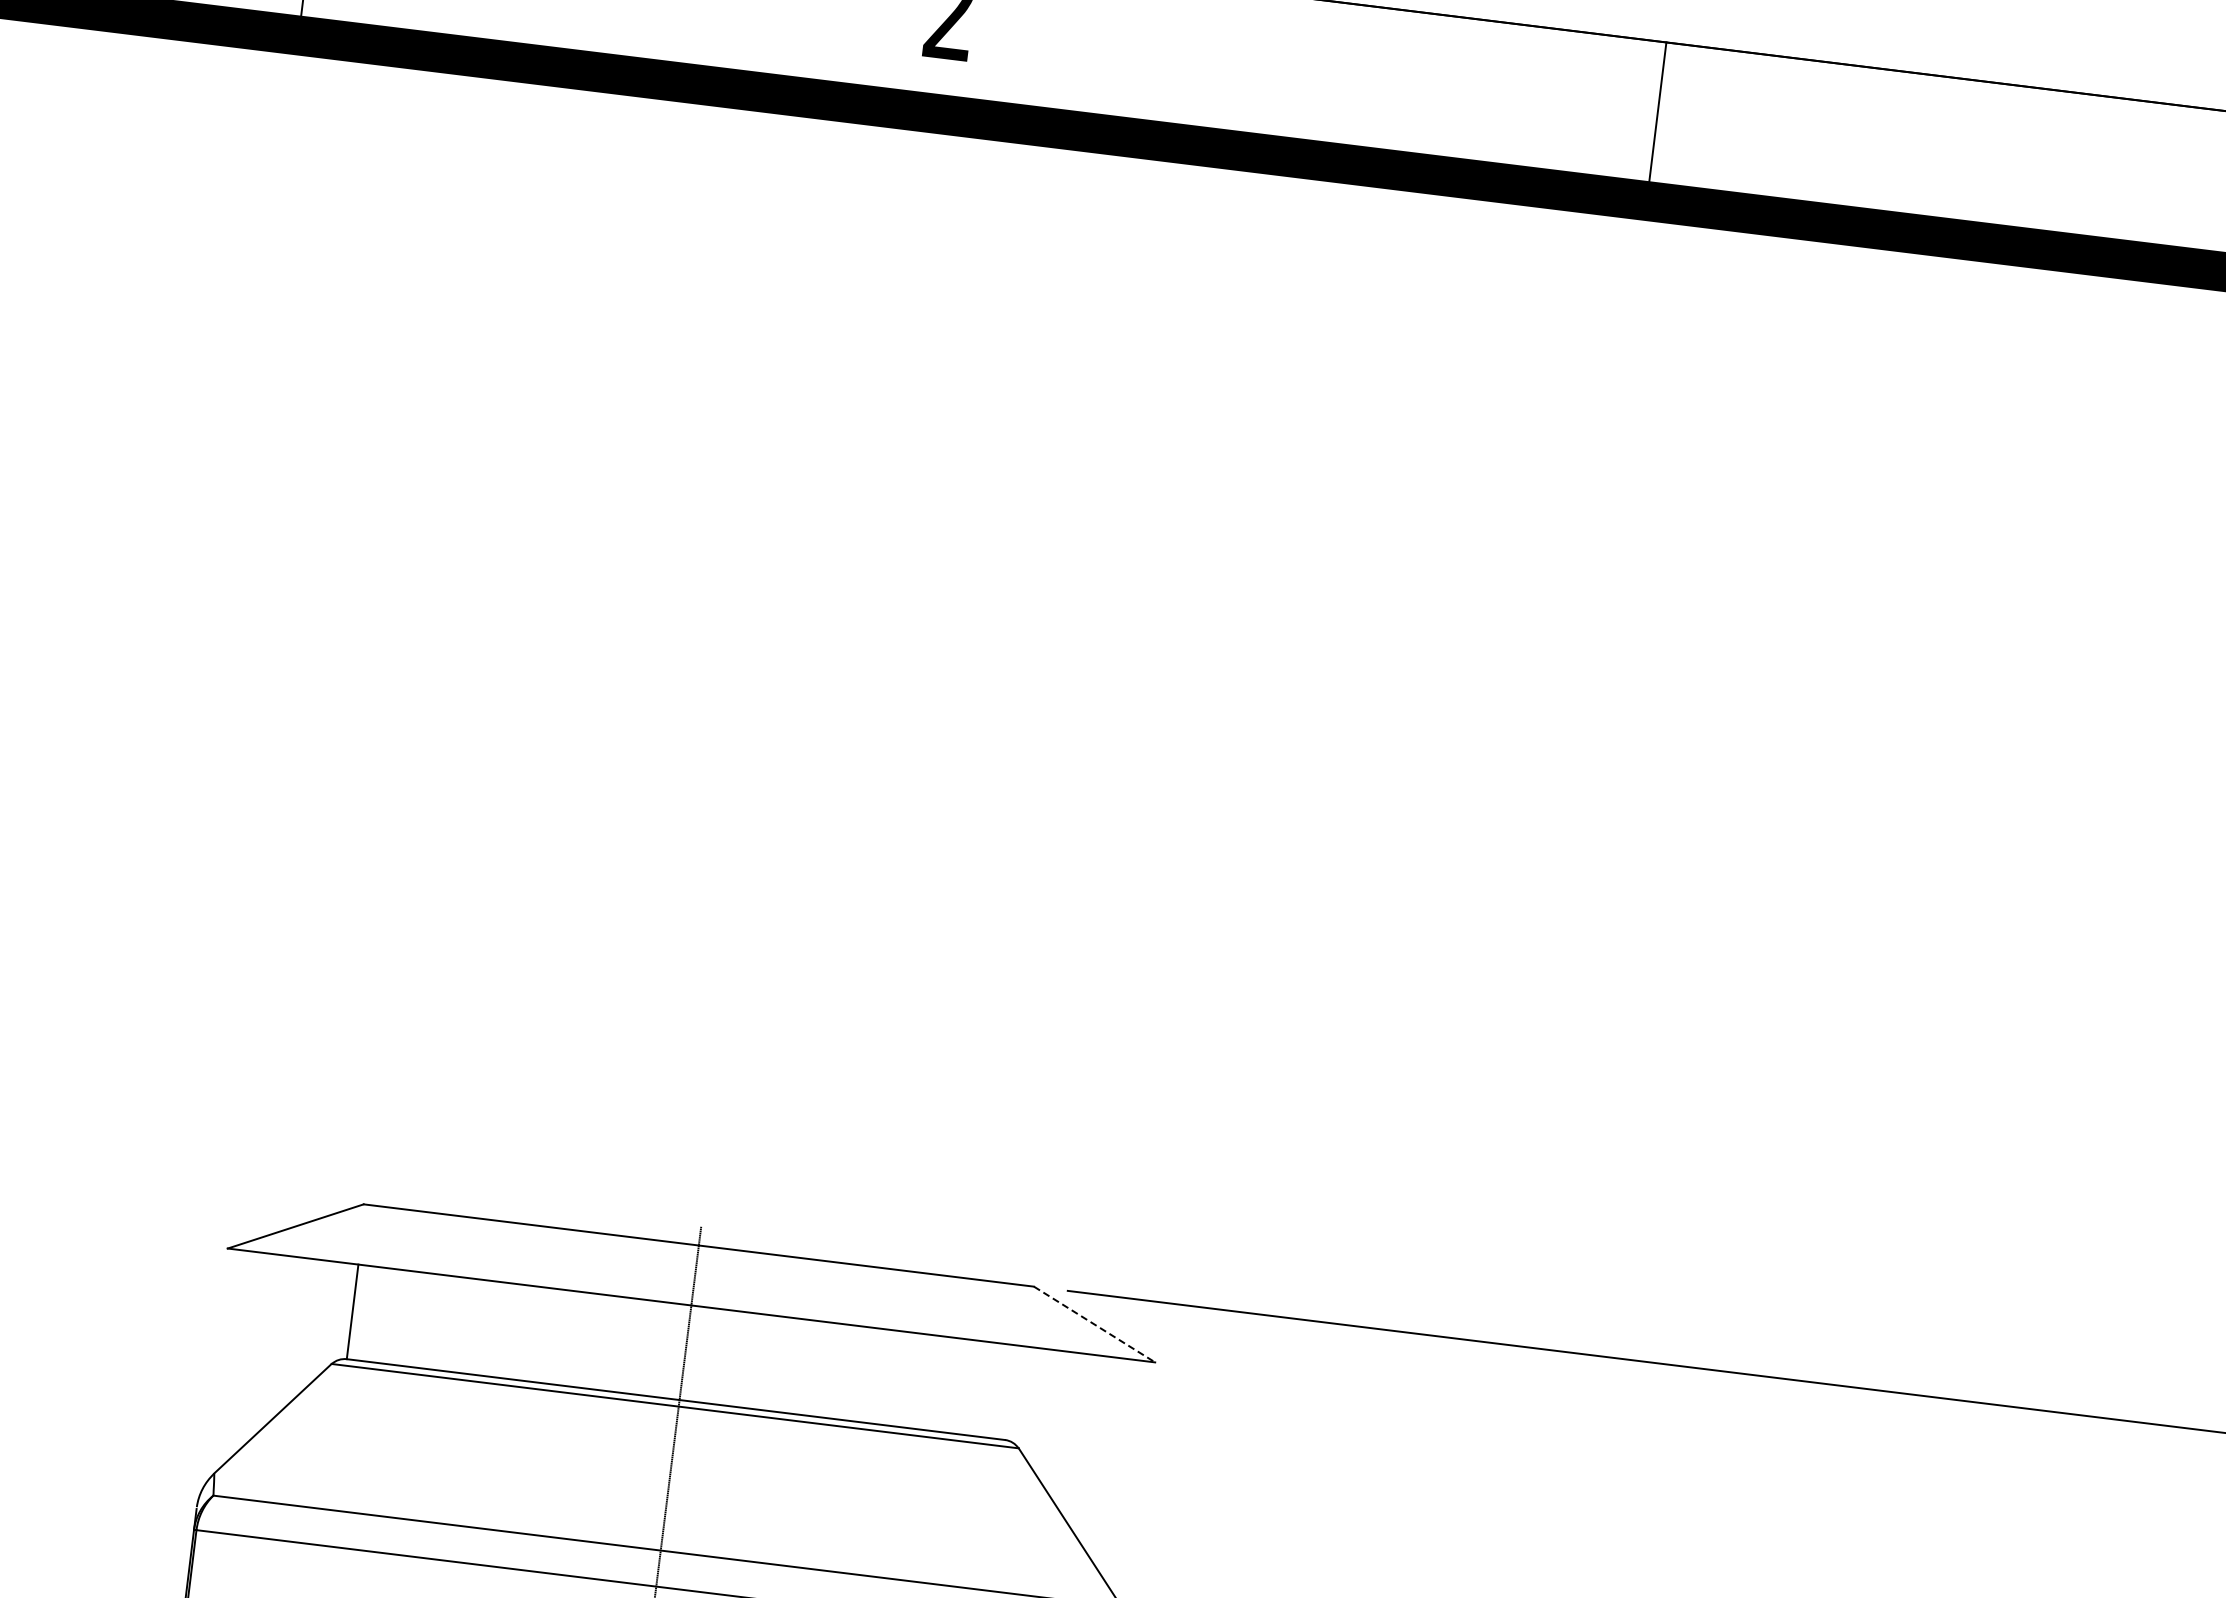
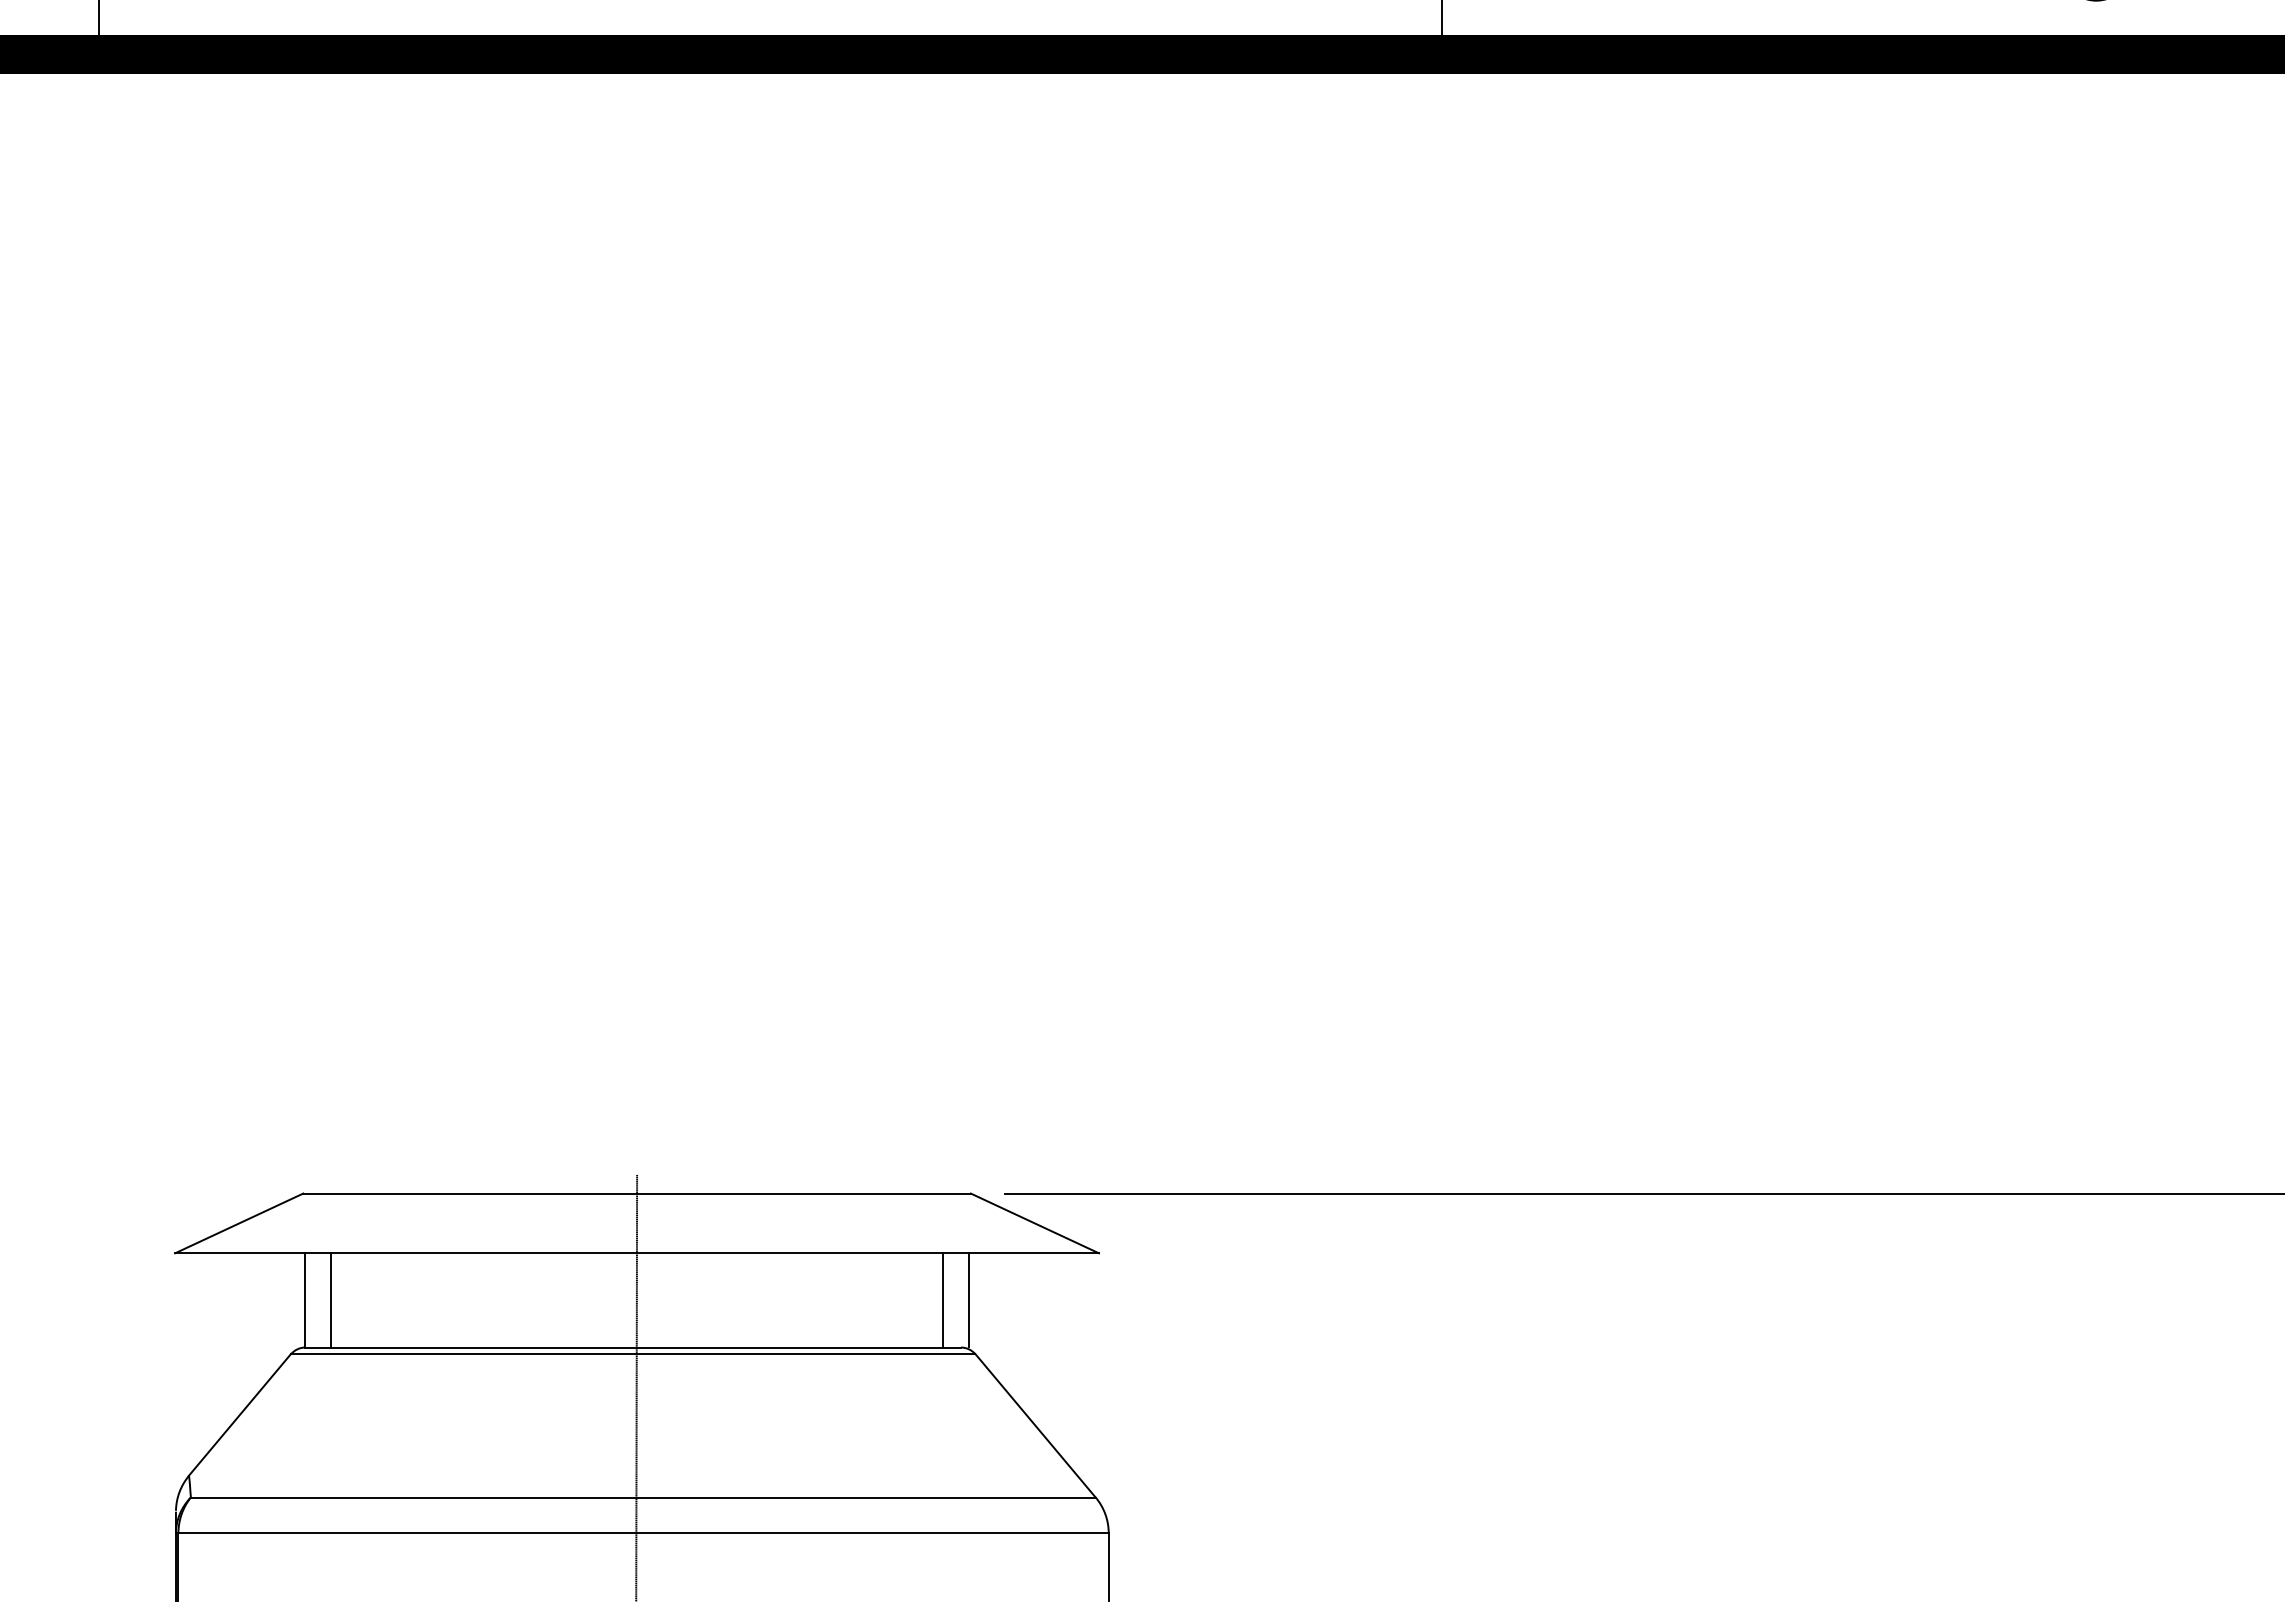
line: (378, 1315) -> (331, 1300), added
line: (1094, 1324) -> (1034, 1223), dashed -> solid
line: (993, 1390) -> (943, 1300), added
line: (1018, 1393) -> (968, 1300), added

